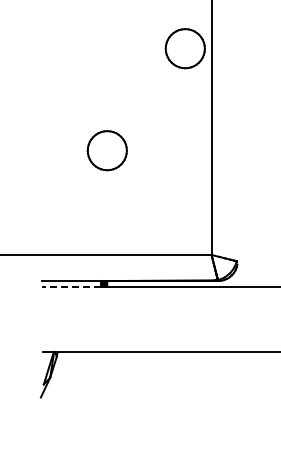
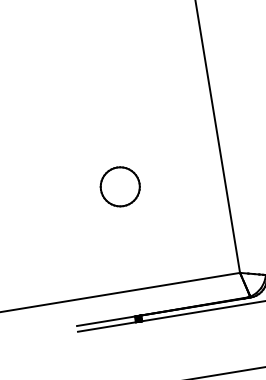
part: (184, 48) -> (179, 73), removed
line: (70, 286) -> (105, 326), dashed -> solid

